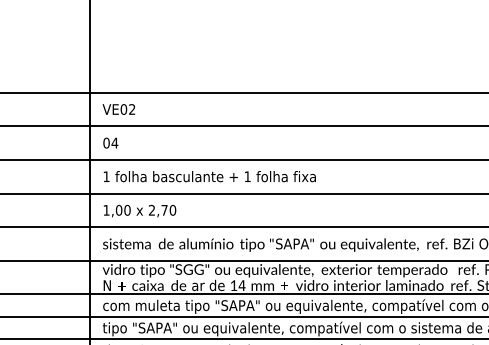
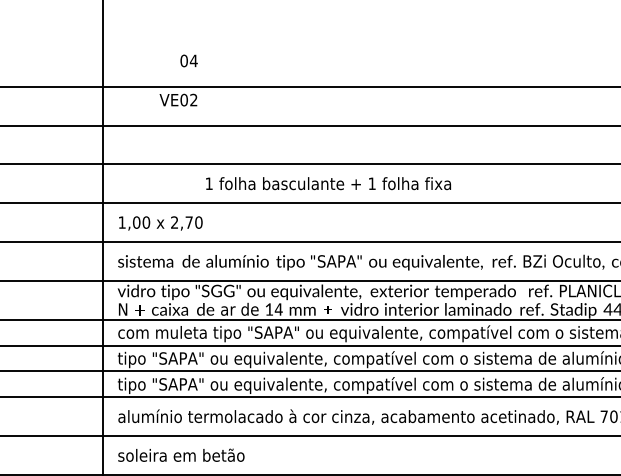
text: (118, 108) -> (178, 99), moved
text: (110, 142) -> (188, 60), moved
text: (209, 176) -> (328, 183), moved

